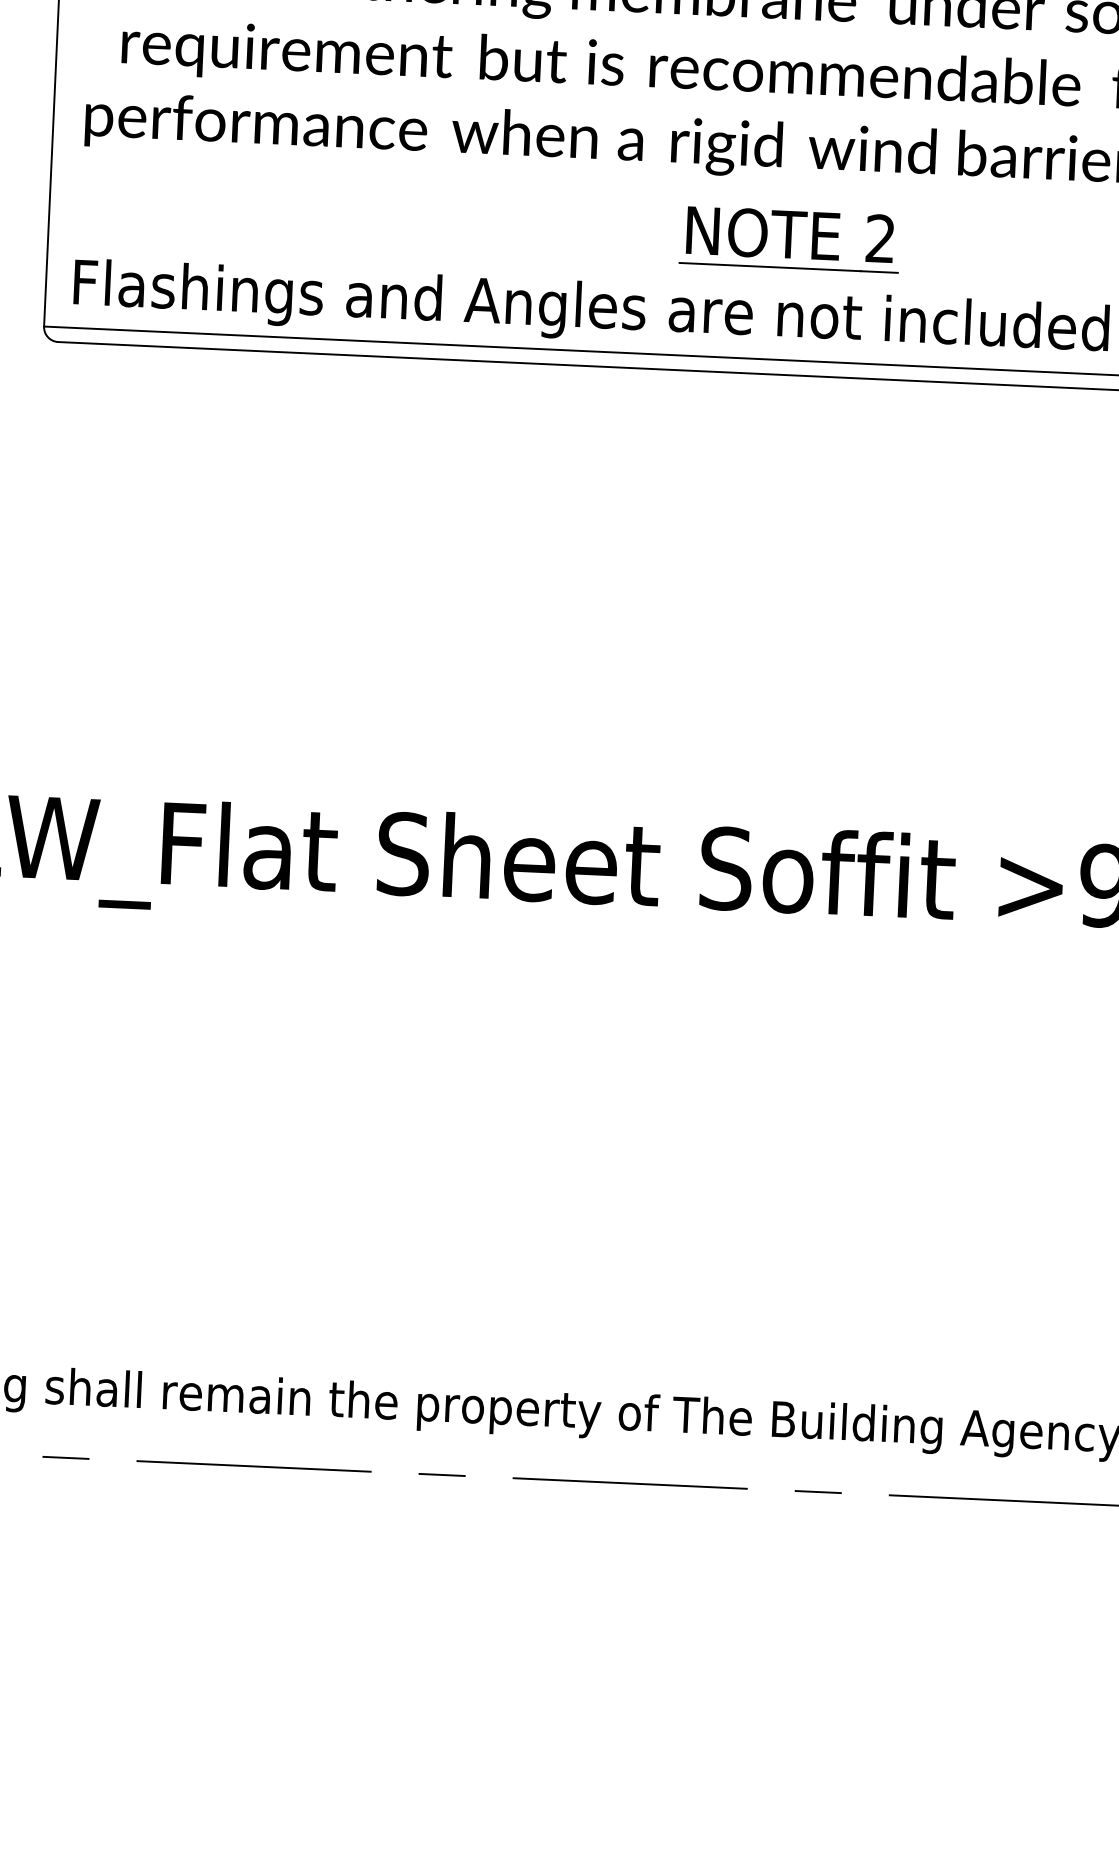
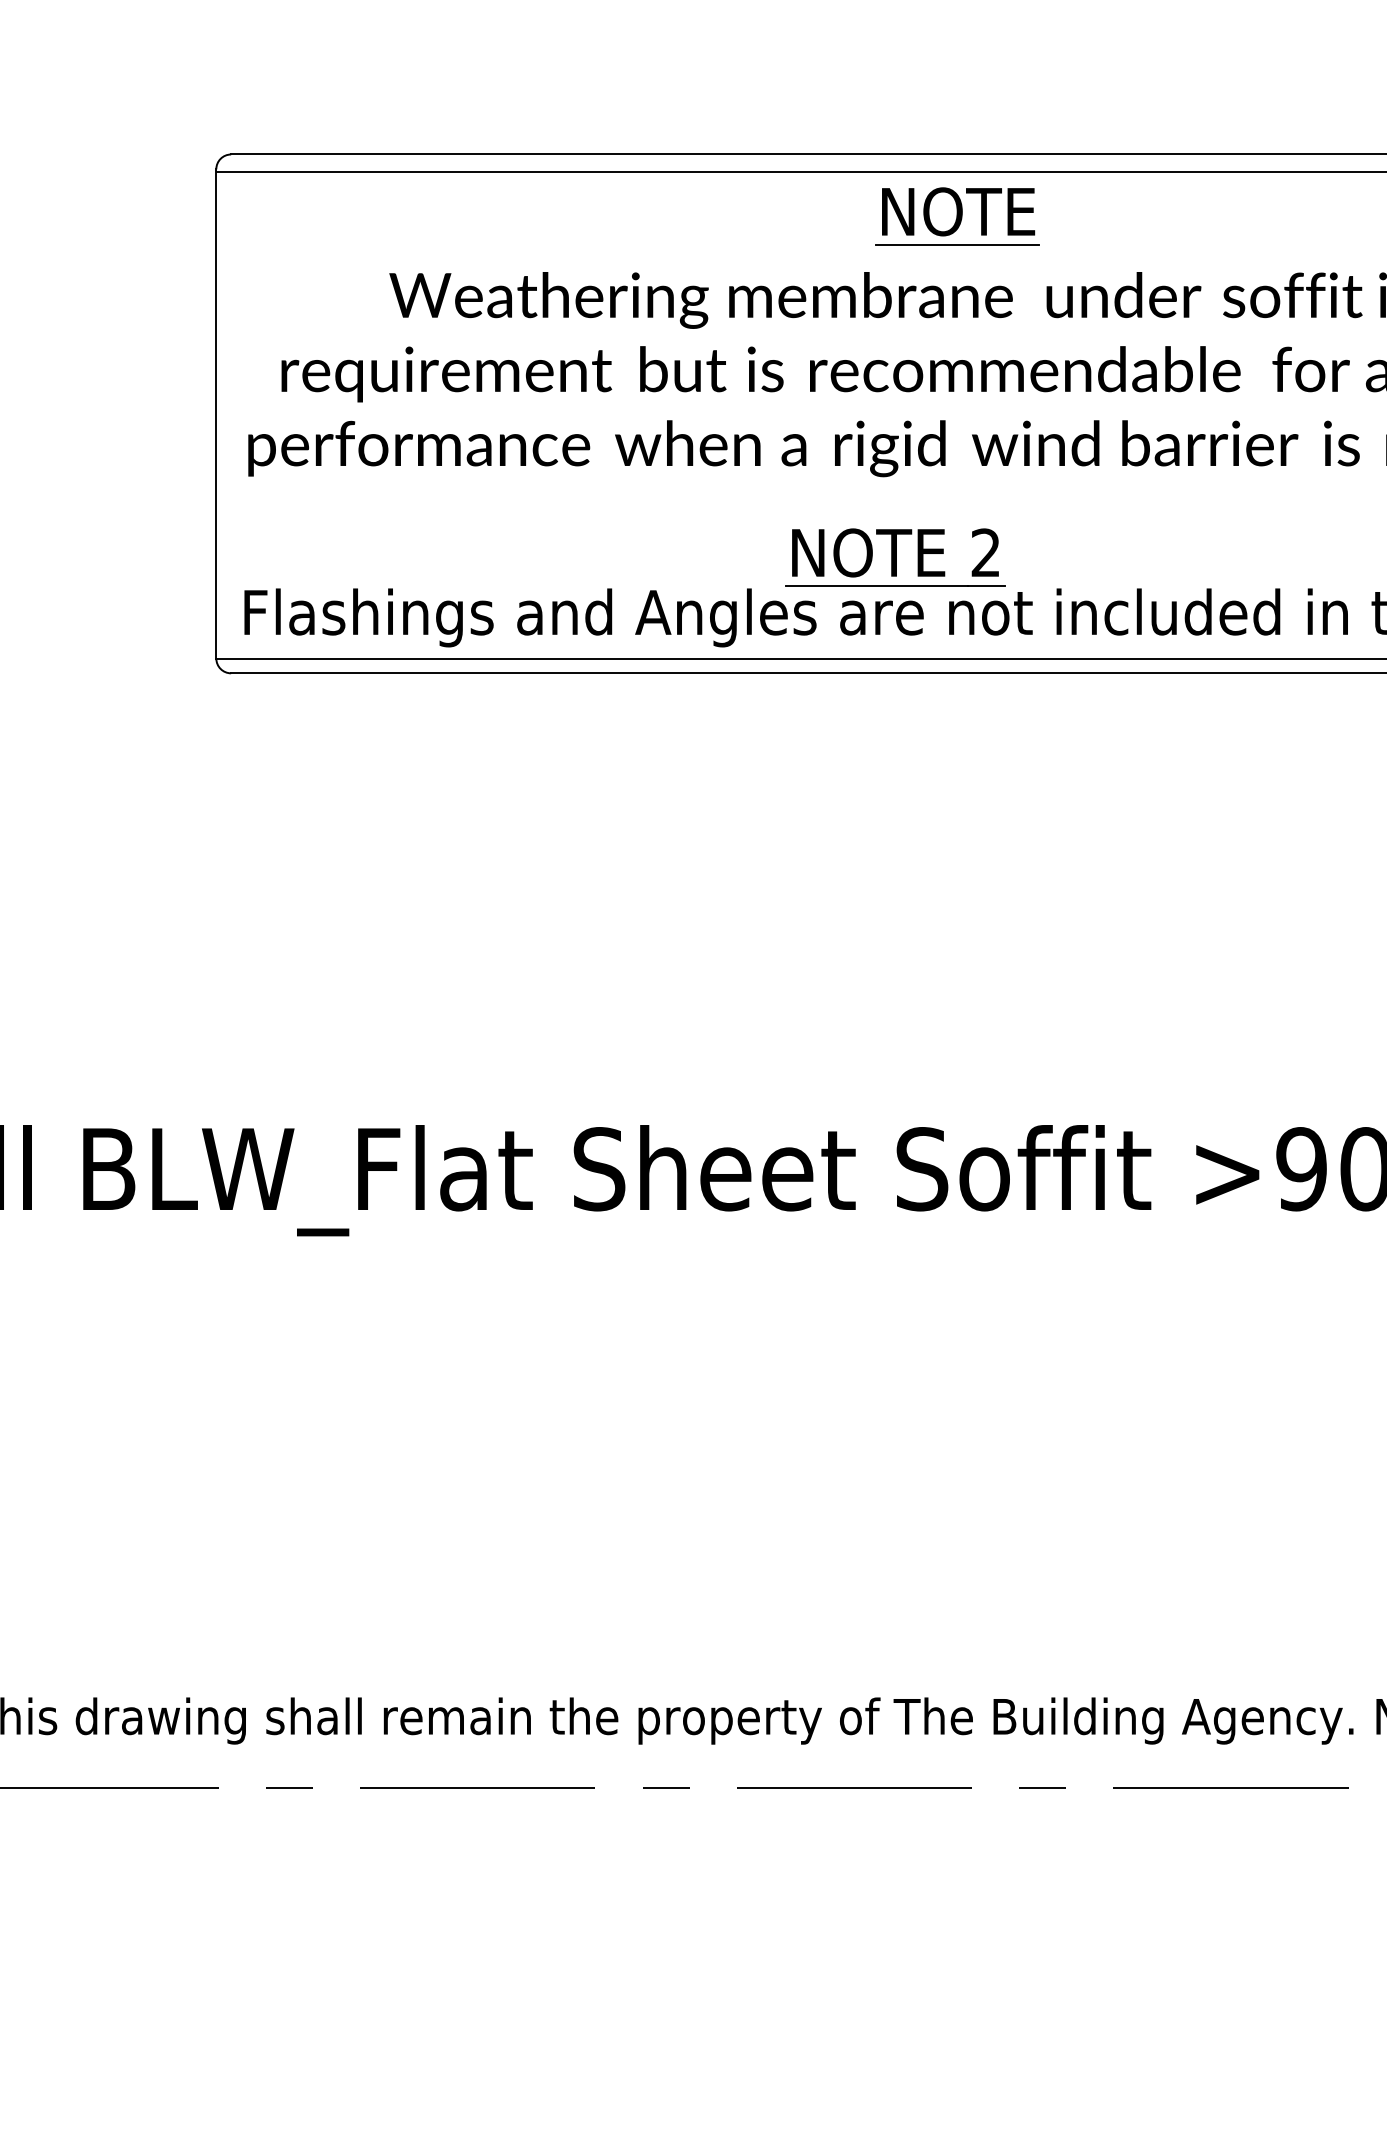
part: (789, 239) -> (895, 557), moved

